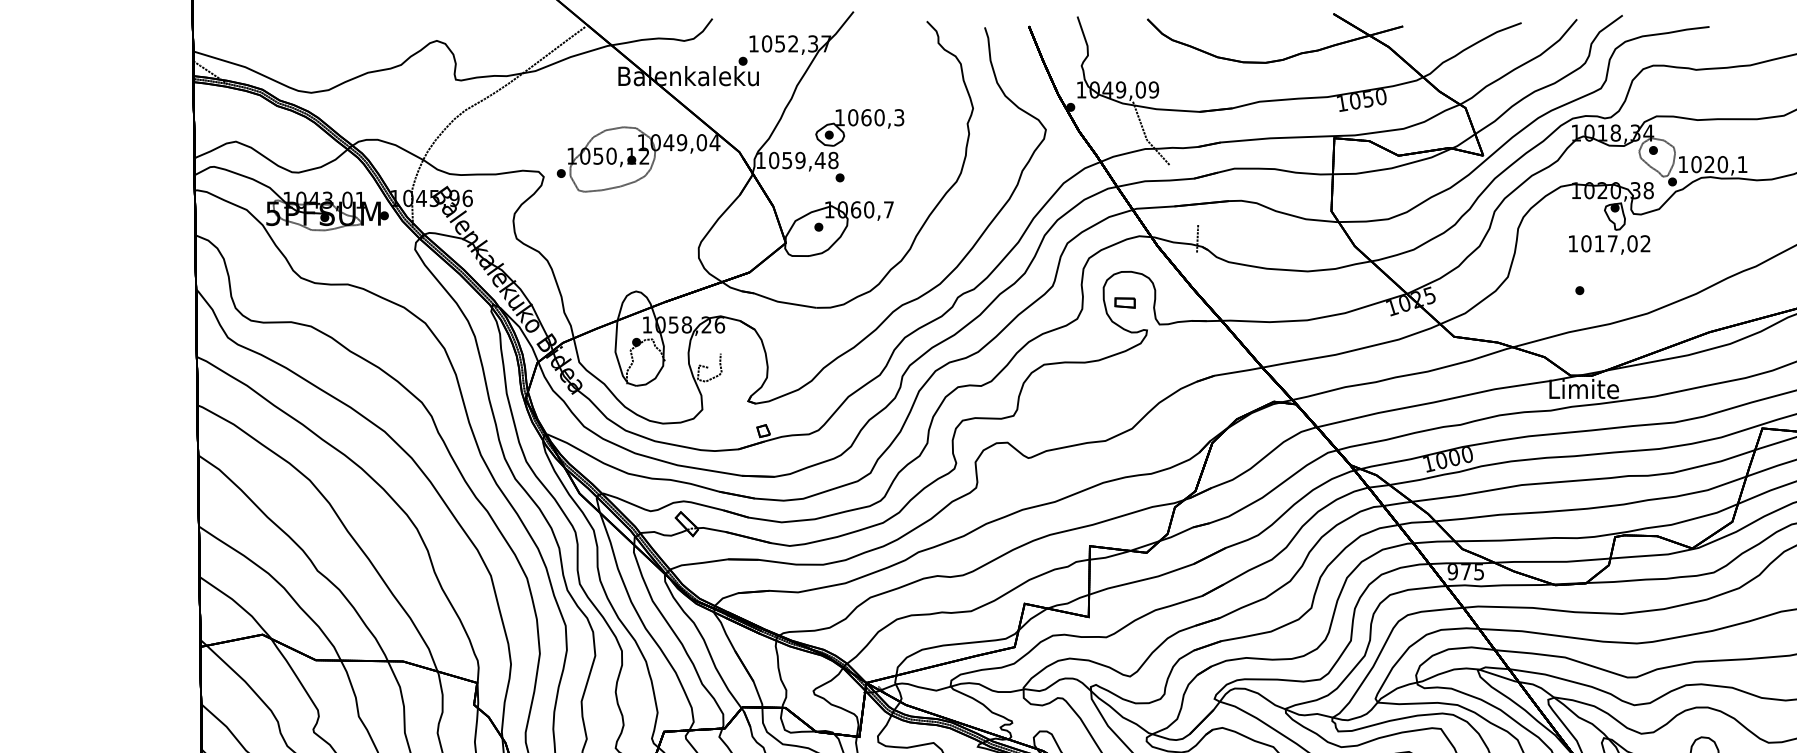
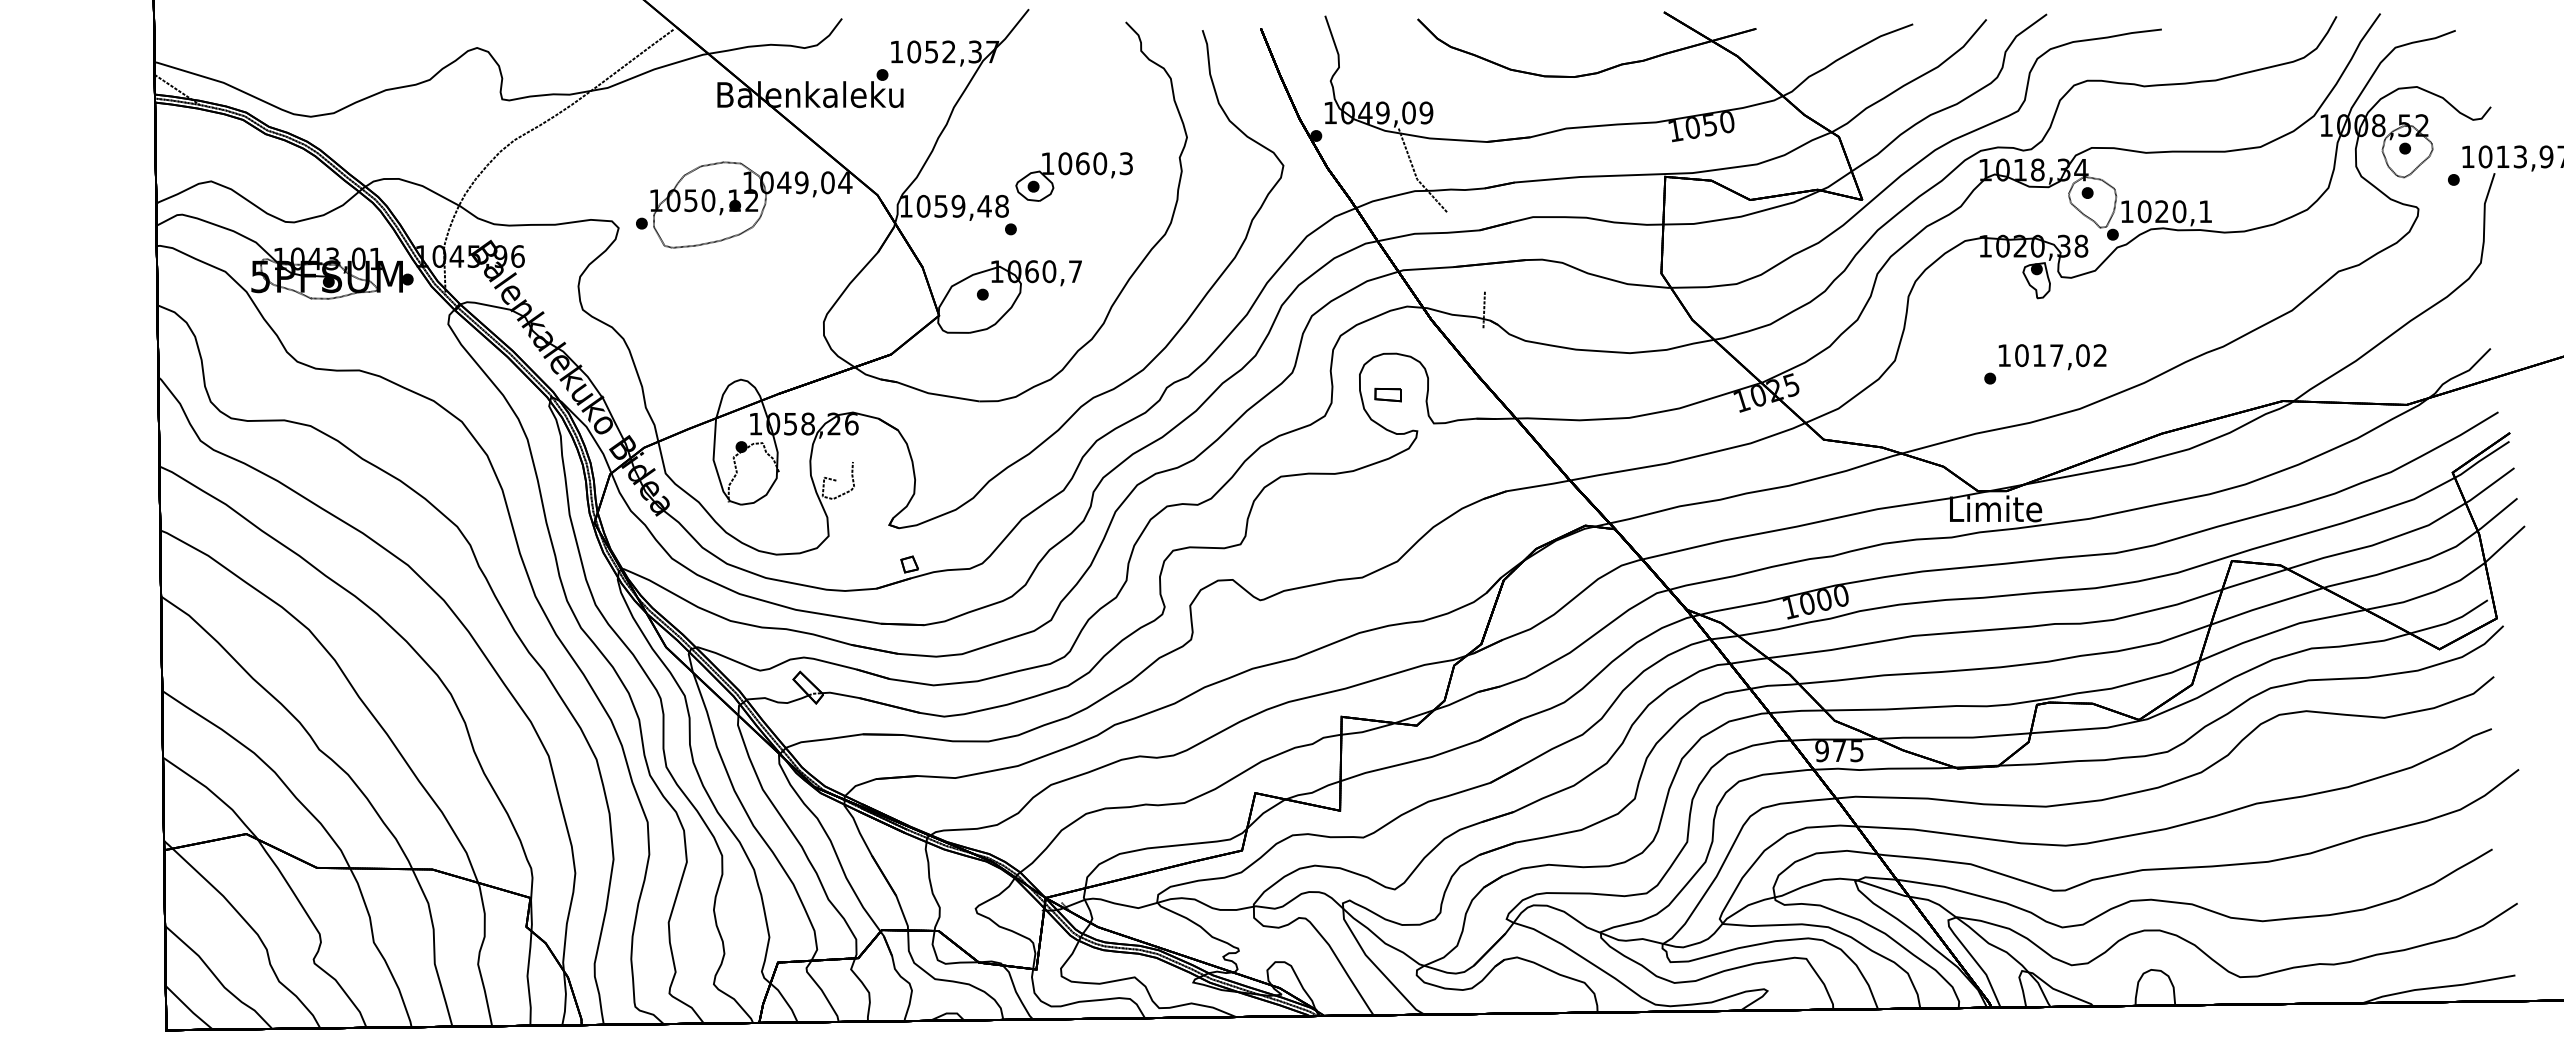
part: (859, 127) -> (1073, 176), moved
text: (1609, 245) -> (2052, 357), moved

